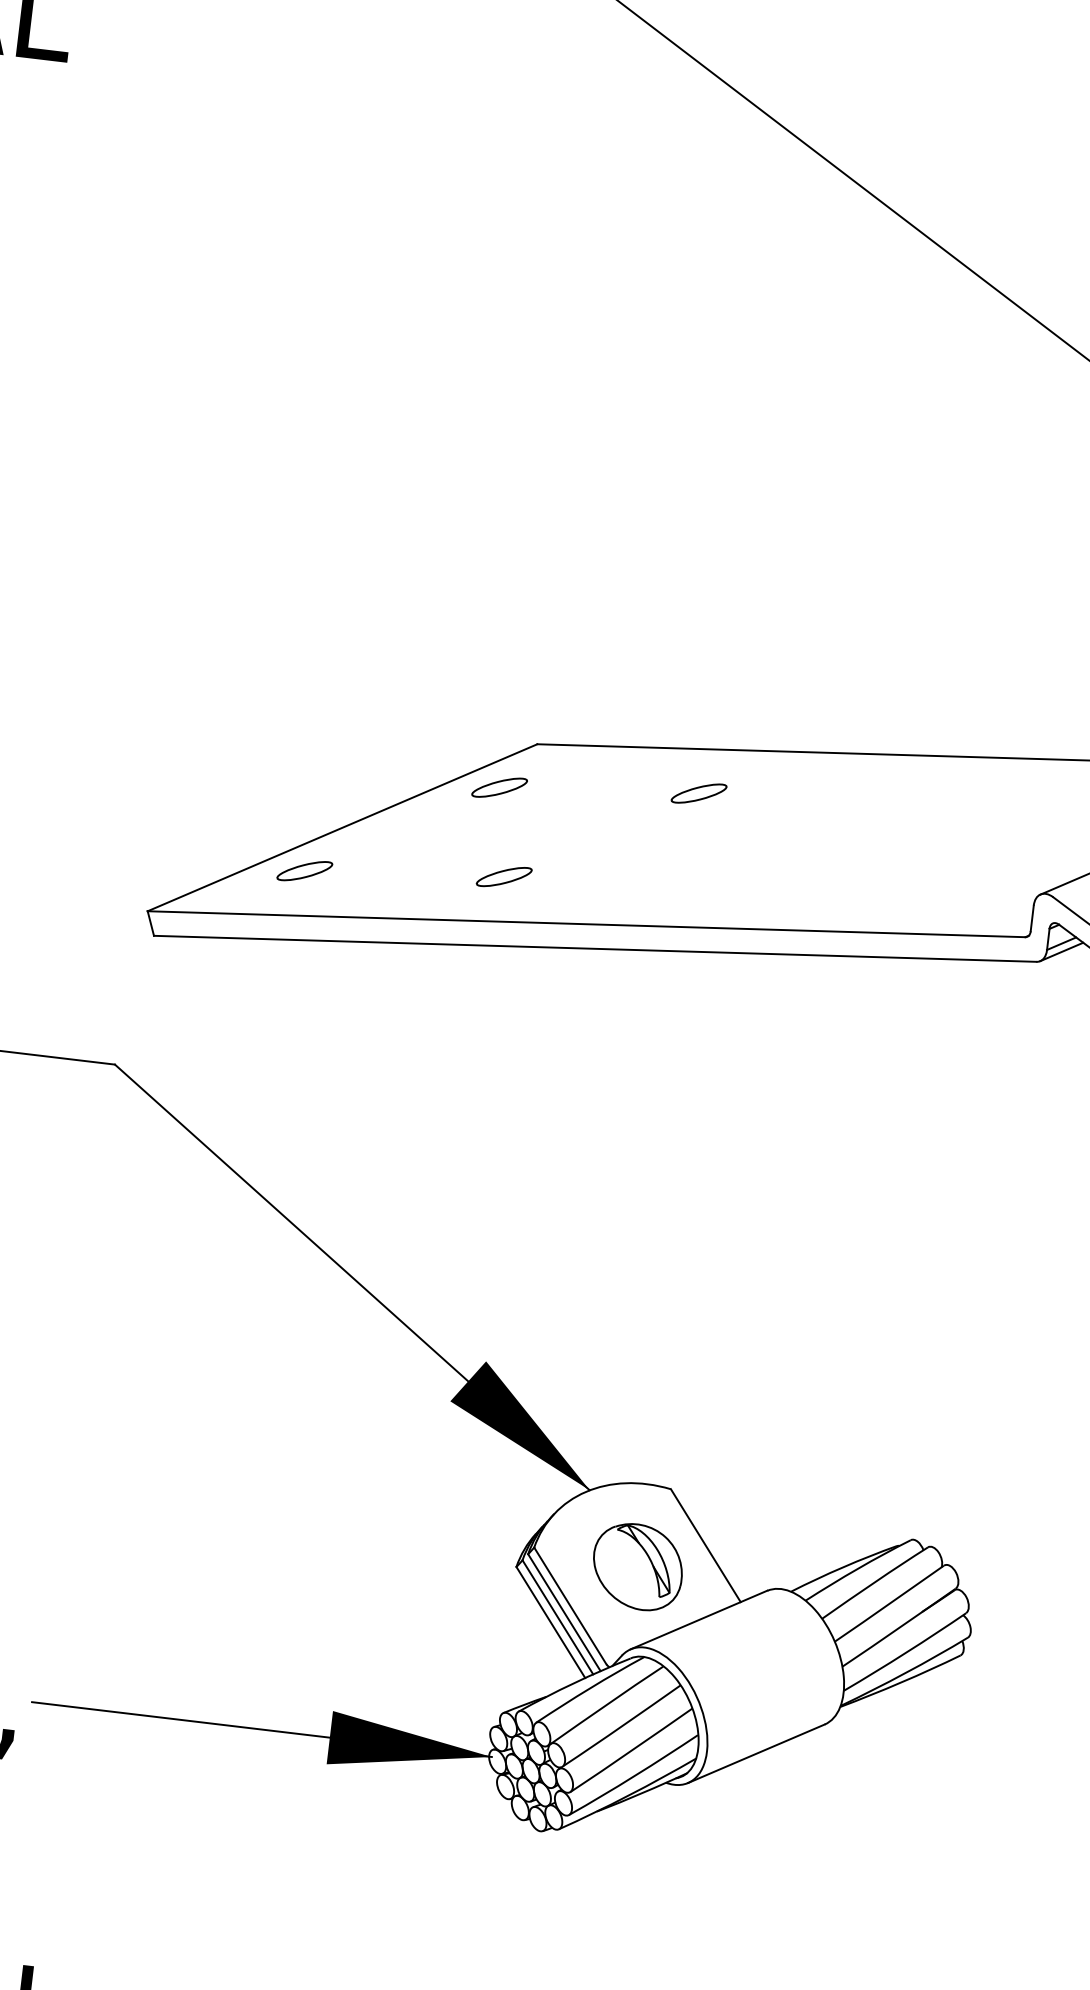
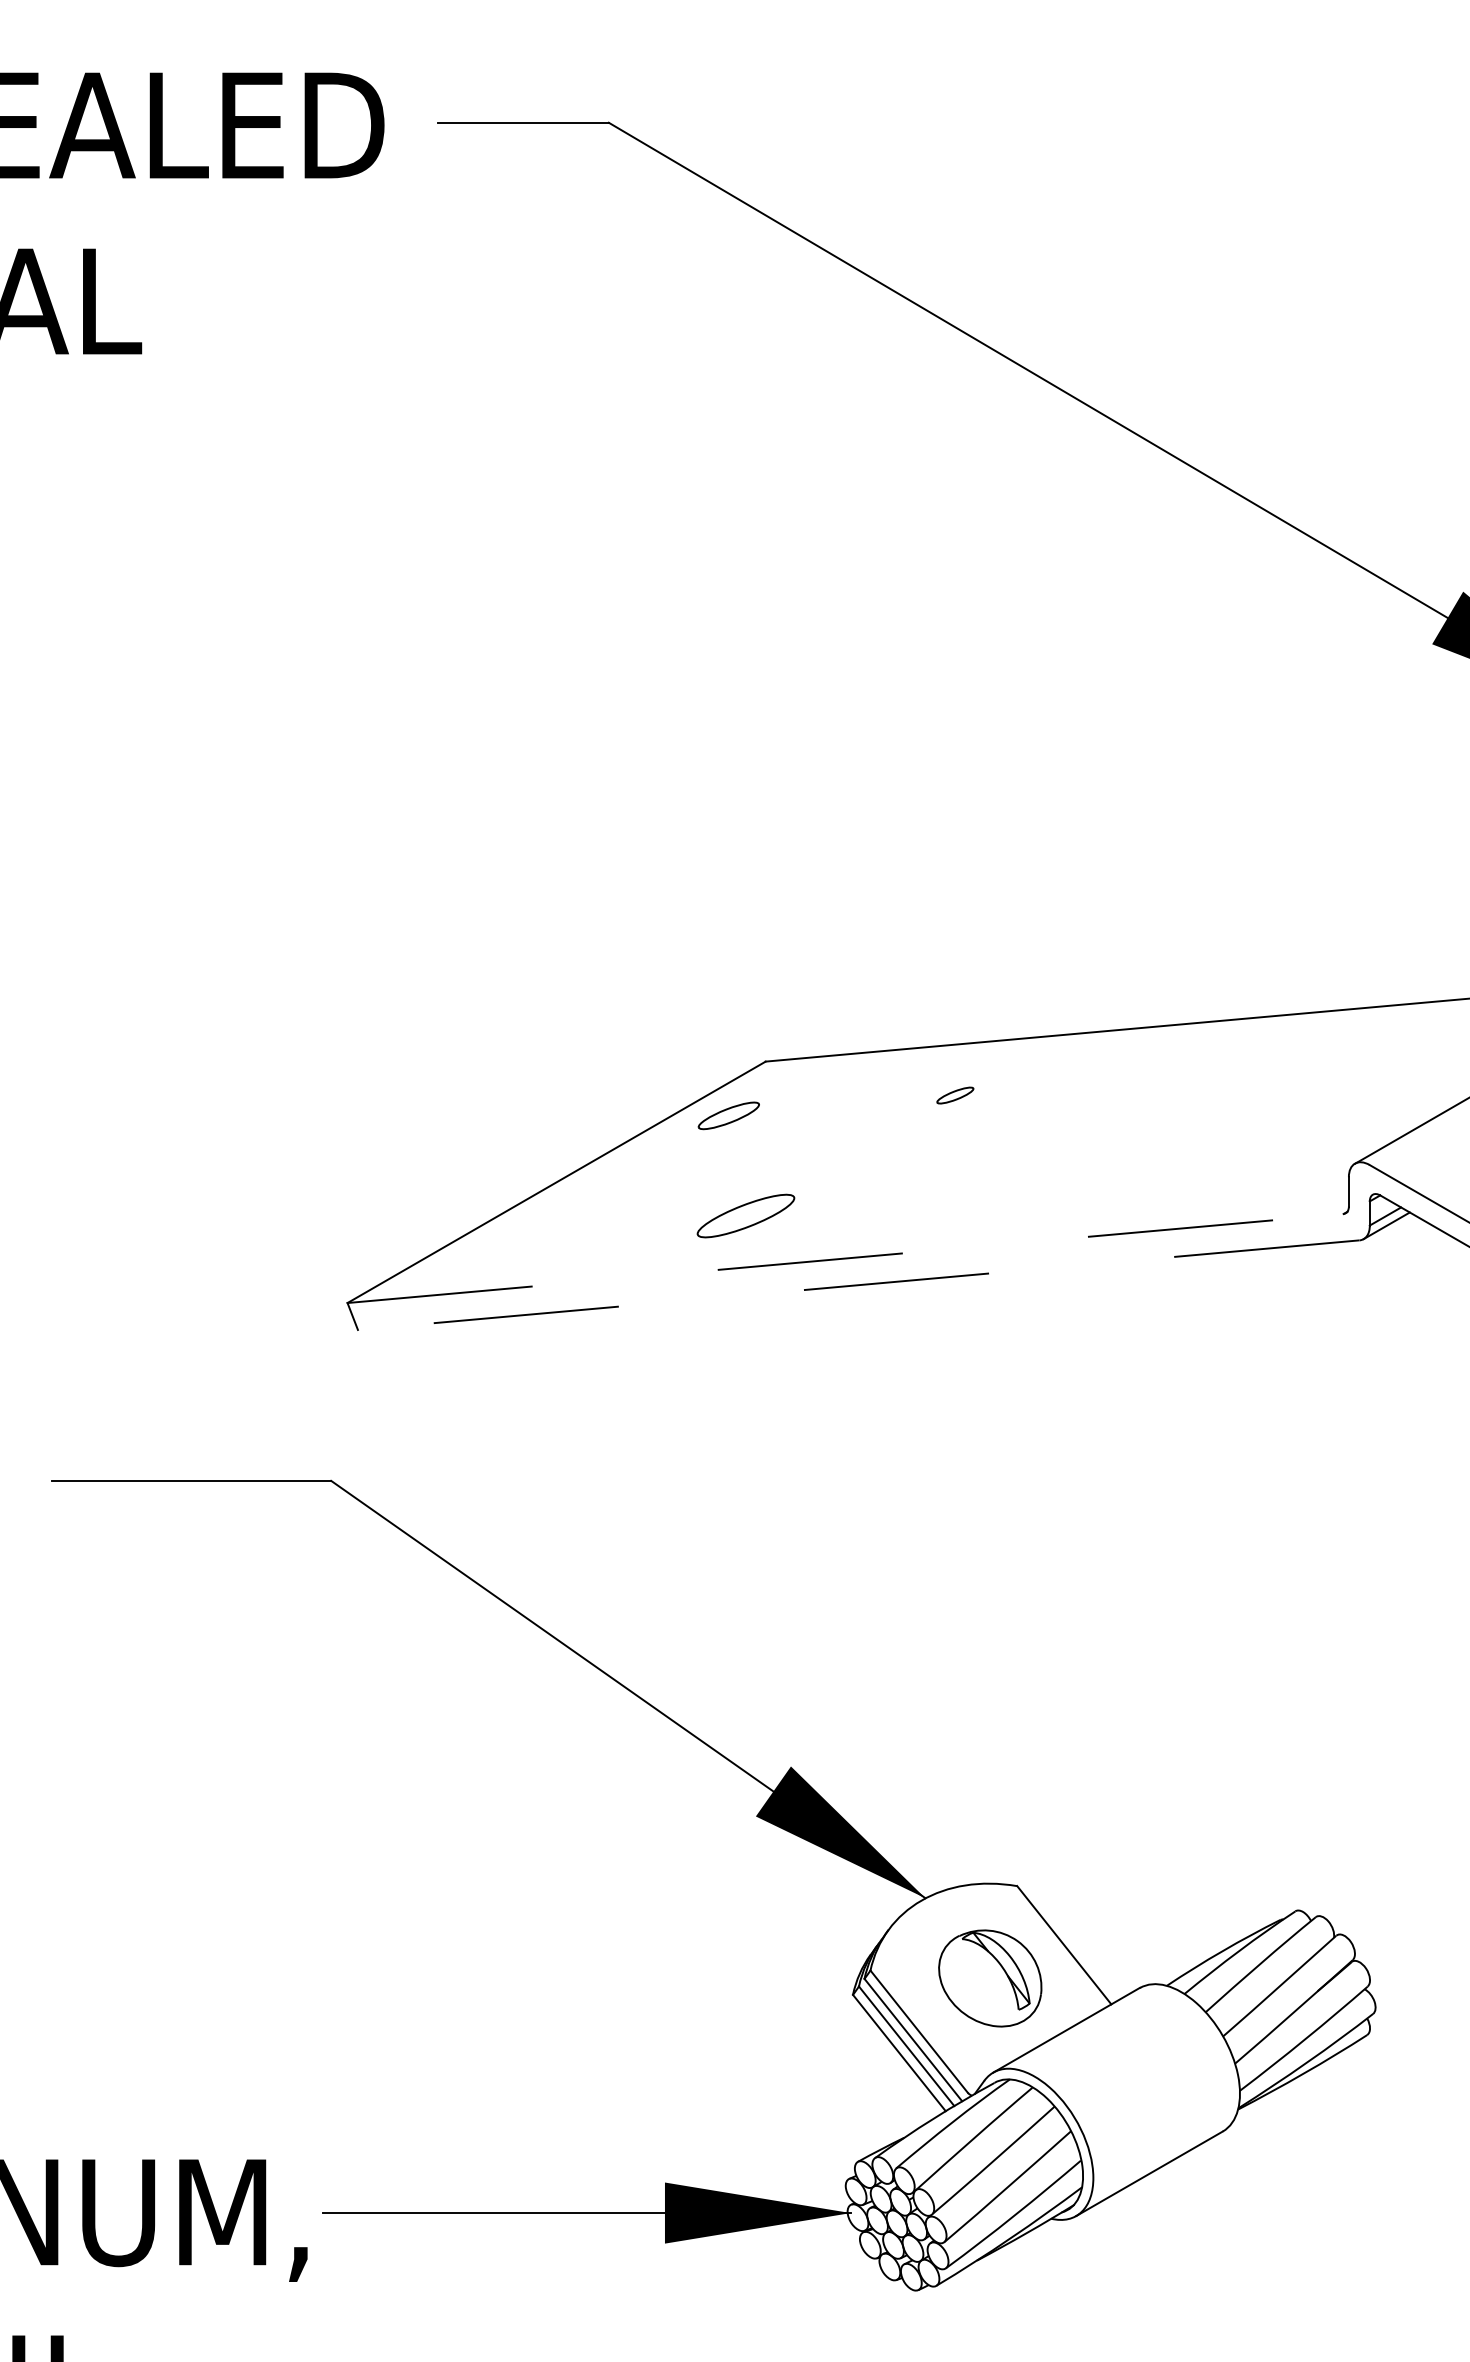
part: (699, 793) -> (955, 1095), size x0.6
part: (304, 871) -> (519, 1236), removed
part: (504, 877) -> (746, 1216), size x1.6
line: (587, 924) -> (846, 1258), solid -> dashed
line: (595, 949) -> (858, 1285), solid -> dashed

